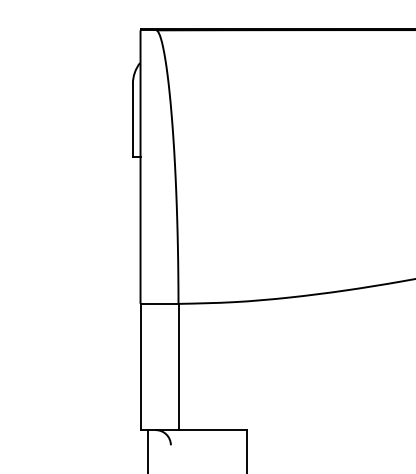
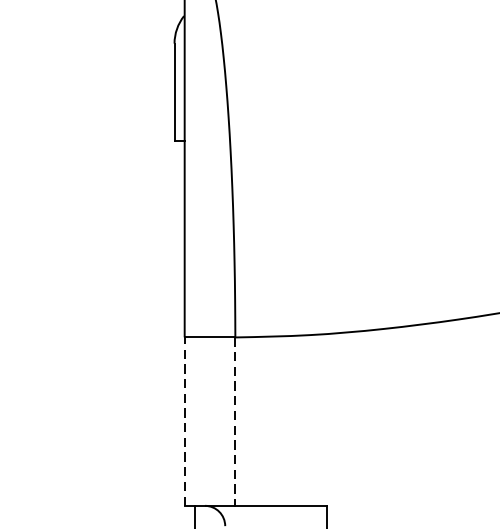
line: (140, 366) -> (184, 420), solid -> dashed
line: (178, 367) -> (235, 422), solid -> dashed

